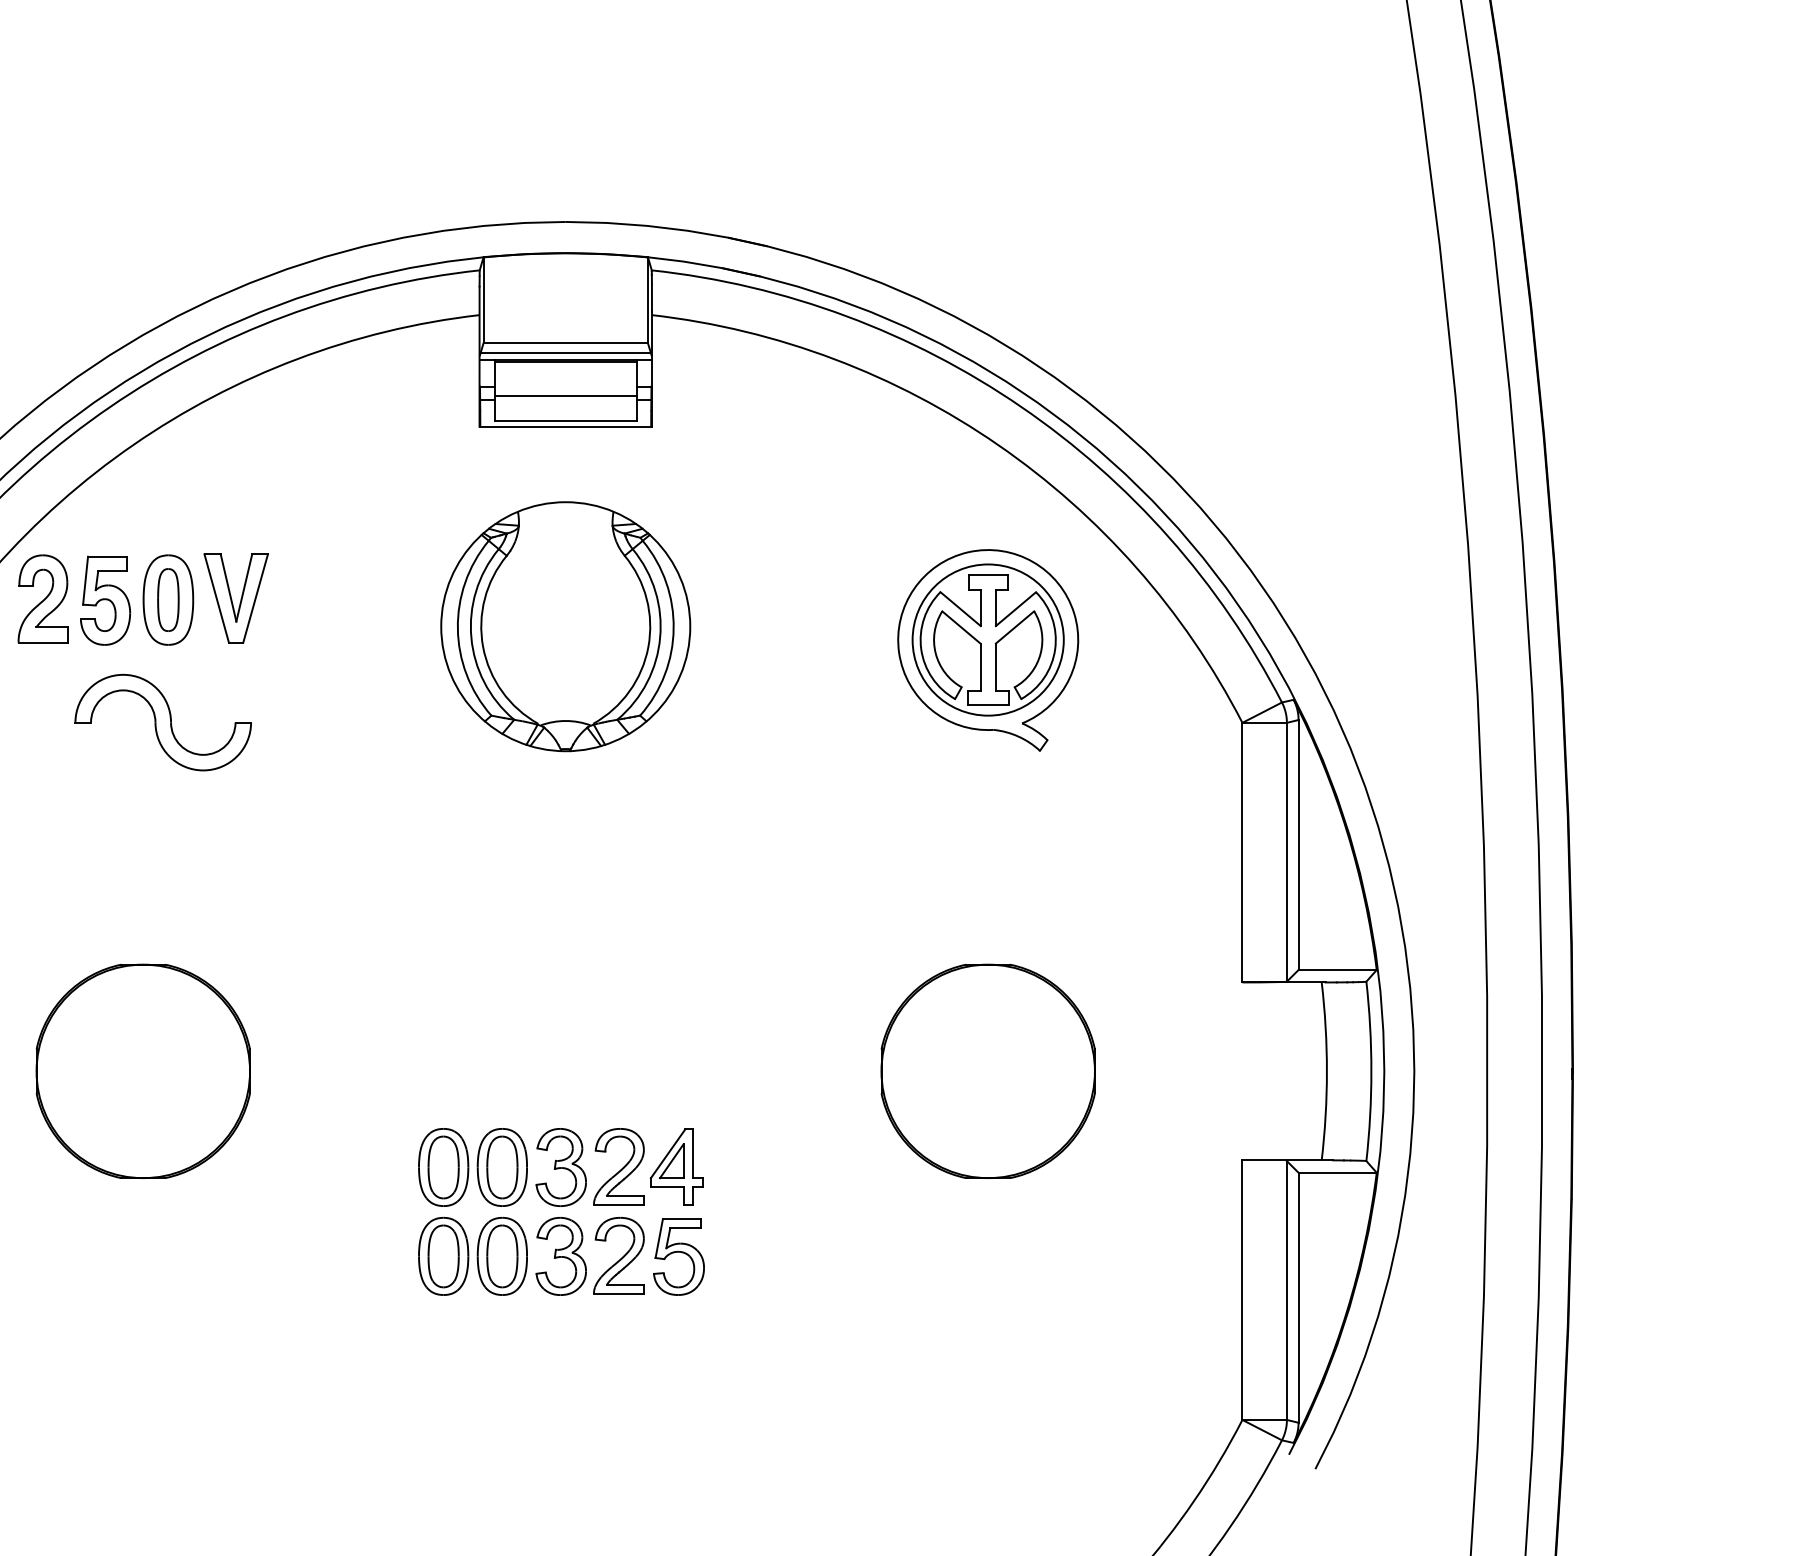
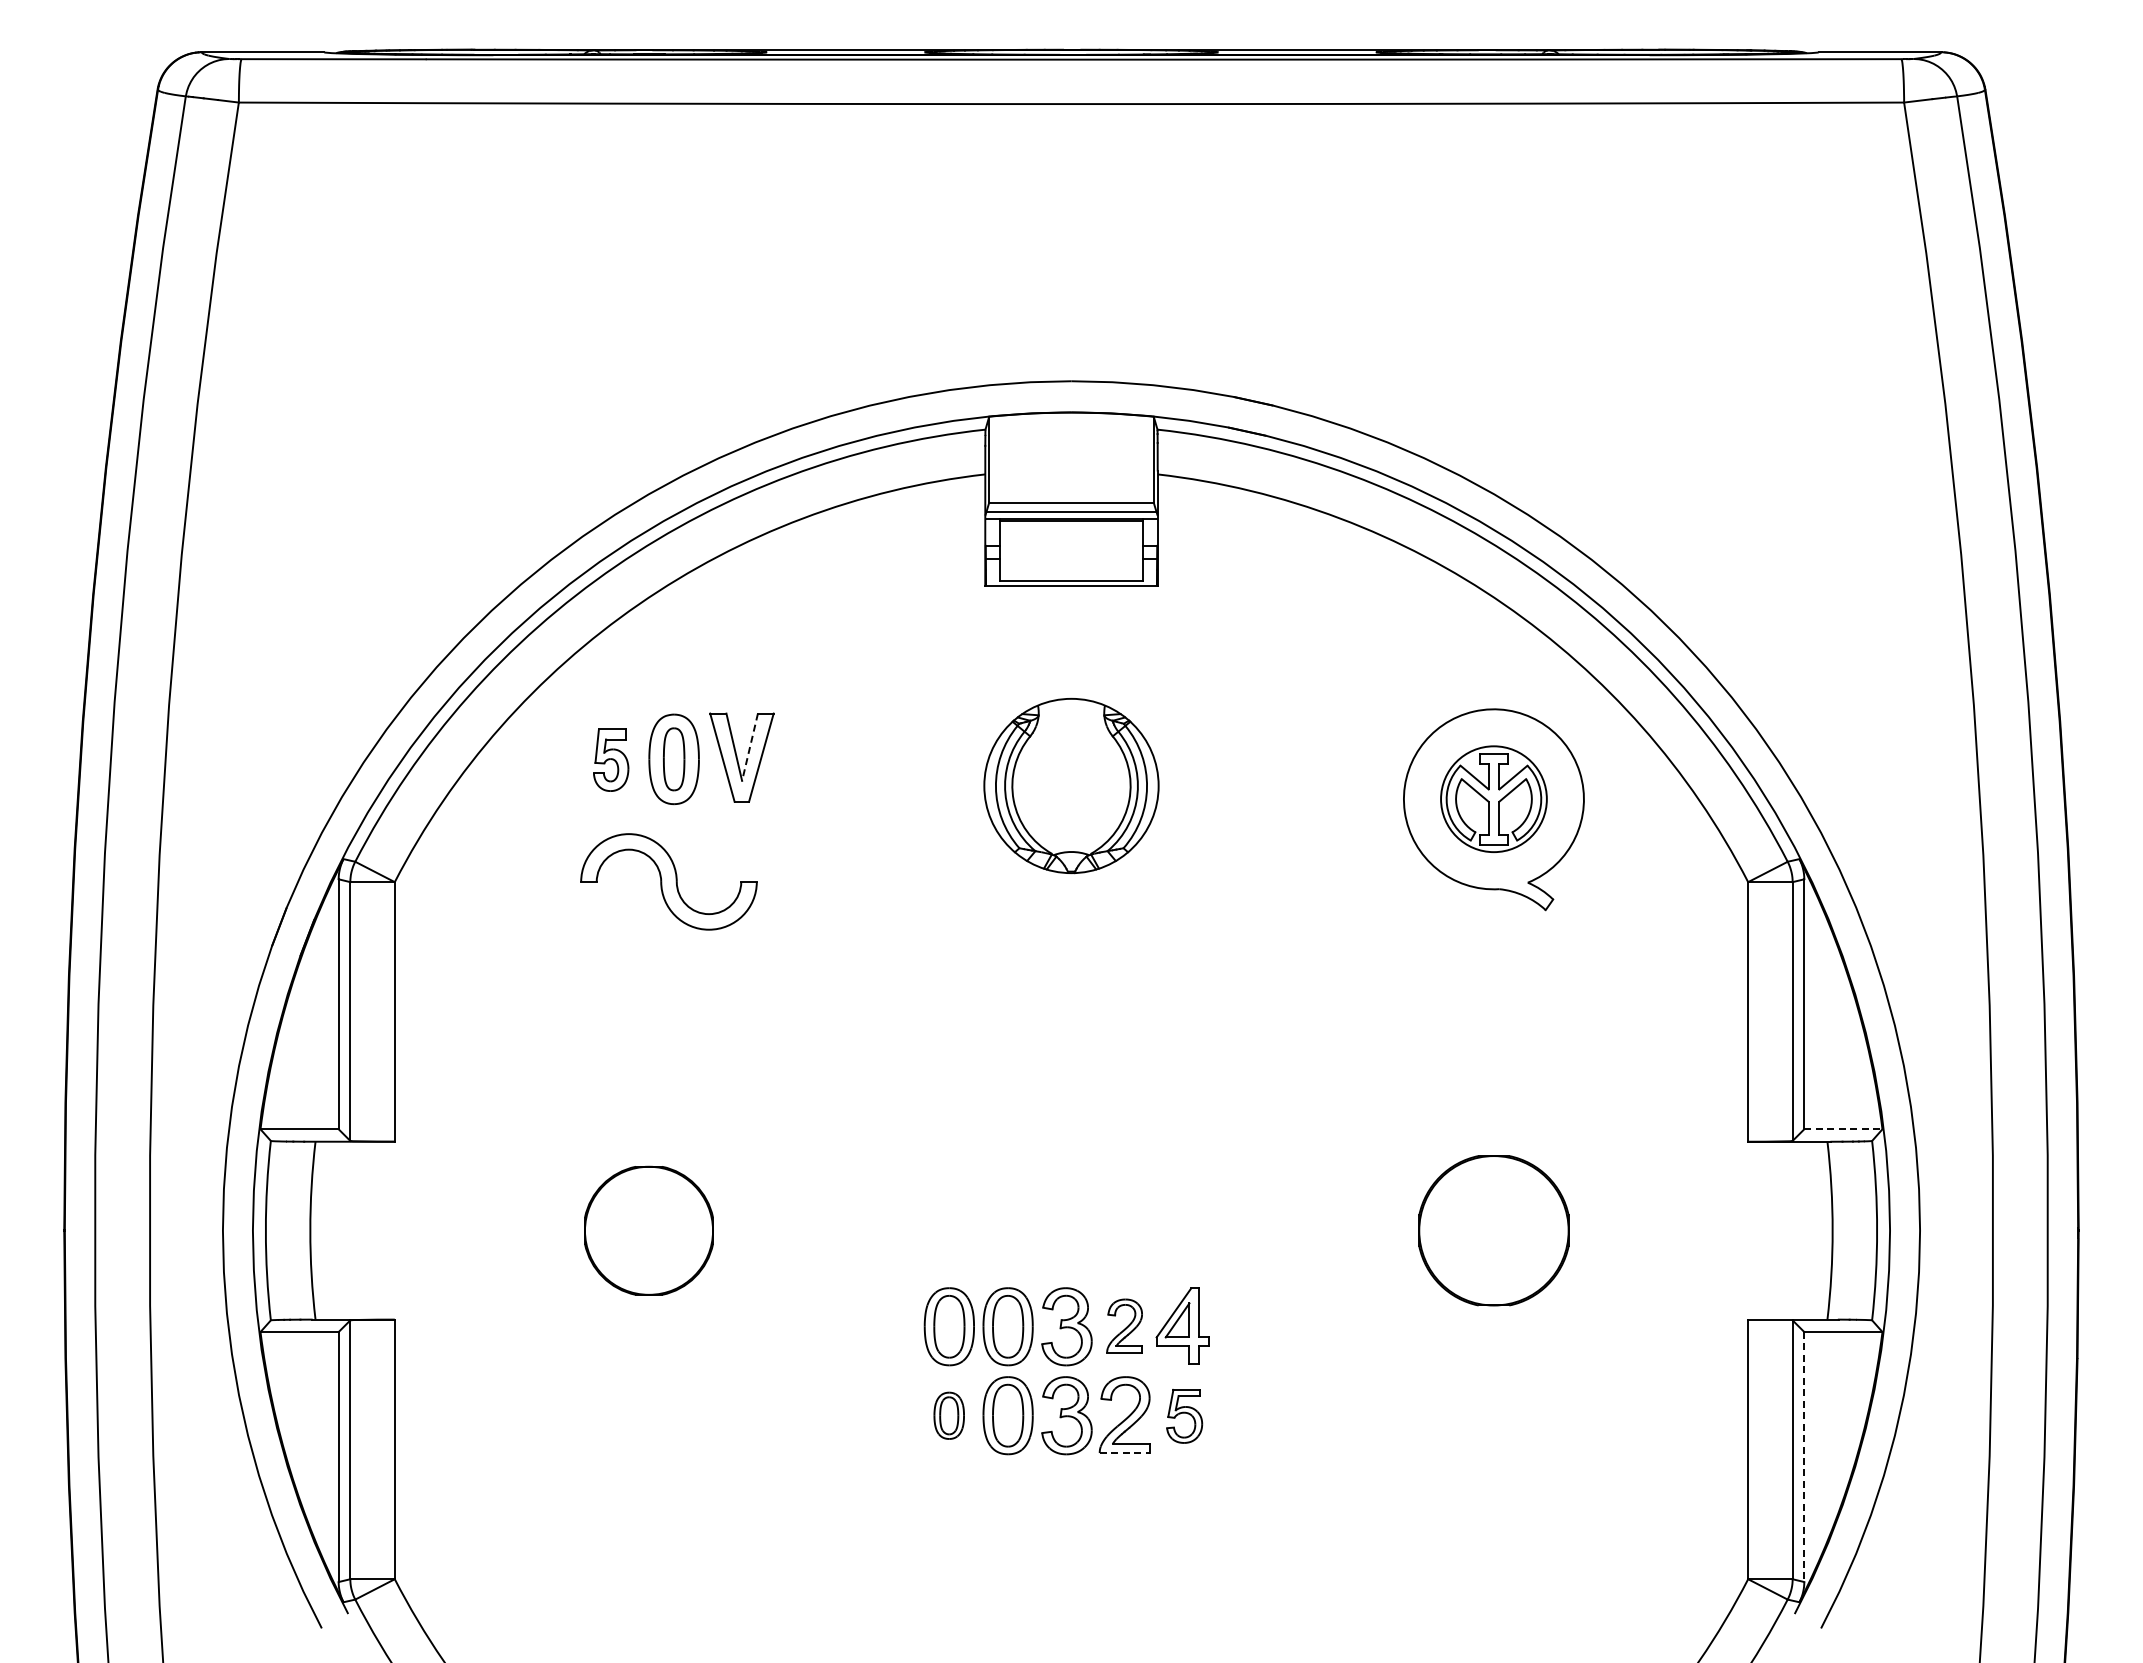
line: (565, 395) -> (1071, 554), removed
line: (244, 588) -> (750, 747), solid -> dashed
part: (42, 598) -> (548, 757), removed
part: (104, 601) -> (610, 760), size x0.7
part: (565, 626) -> (1071, 785), size x0.7
part: (987, 639) -> (1493, 798), size x0.7
line: (1337, 970) -> (1843, 1129), solid -> dashed
part: (142, 1071) -> (648, 1230), size x0.6
part: (987, 1071) -> (1493, 1230), size x0.7
part: (618, 1166) -> (1124, 1325), size x0.7
part: (442, 1256) -> (948, 1415), size x0.6
part: (678, 1257) -> (1184, 1416), size x0.7
line: (618, 1294) -> (1124, 1453), solid -> dashed
line: (1298, 1298) -> (1804, 1457), solid -> dashed

